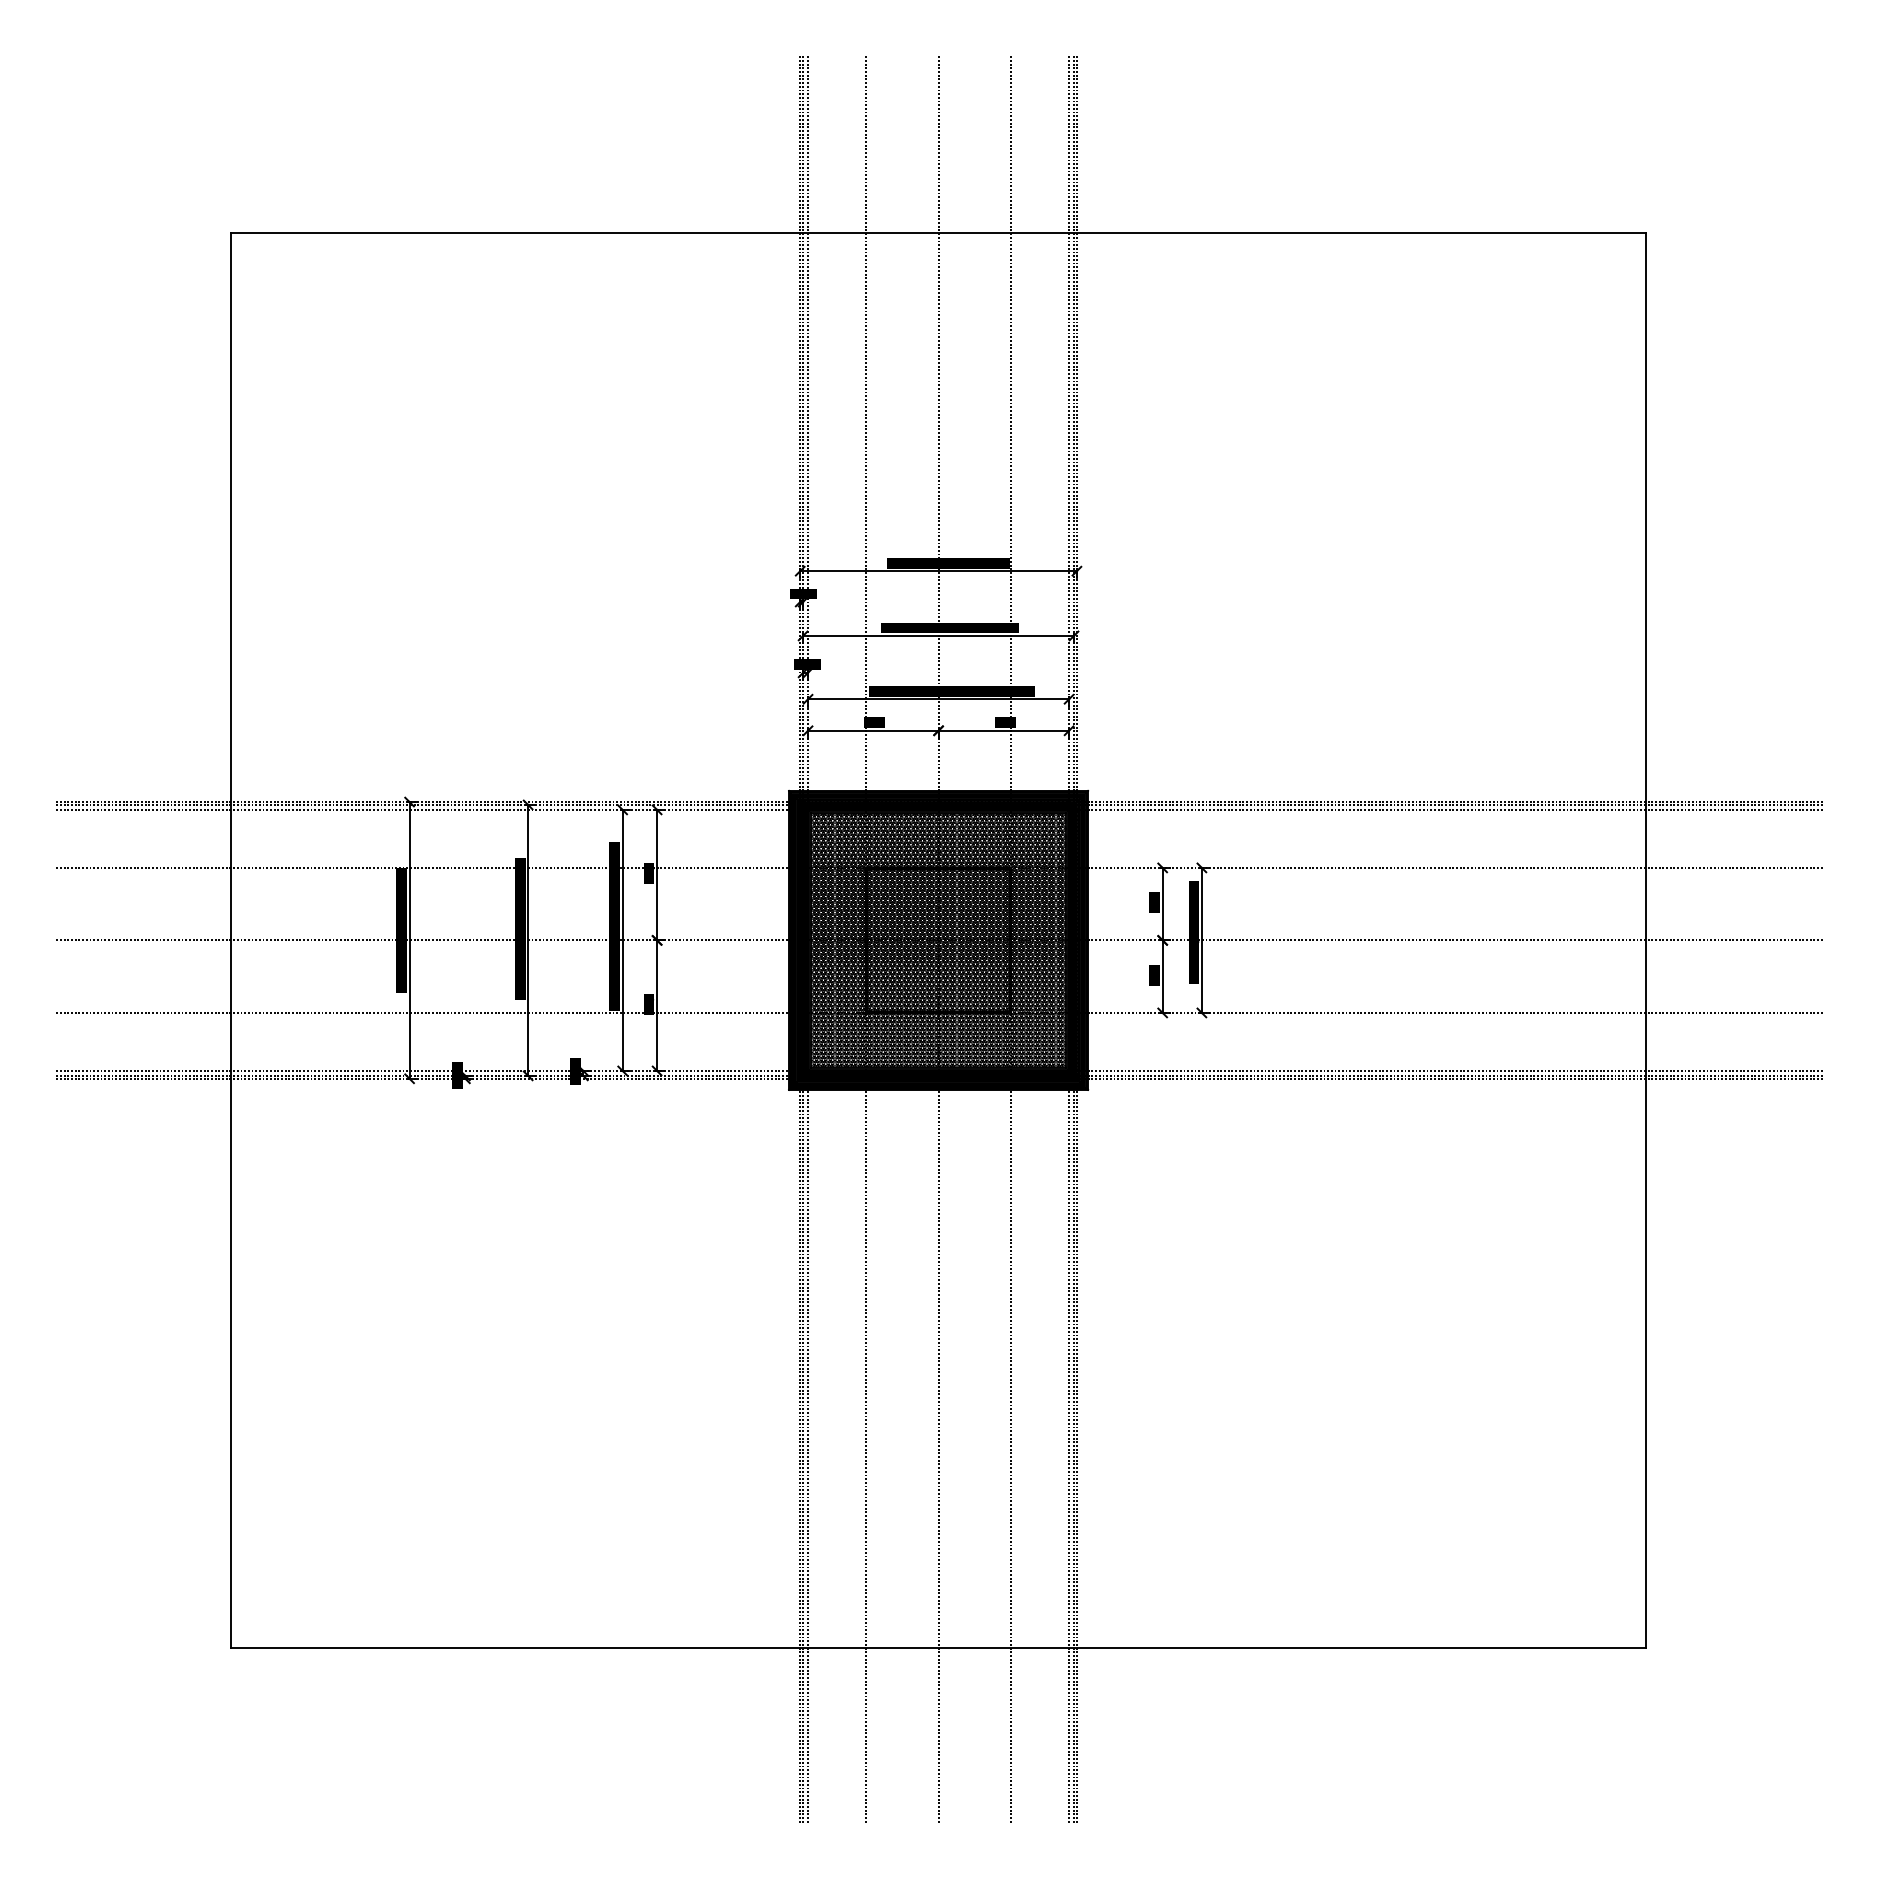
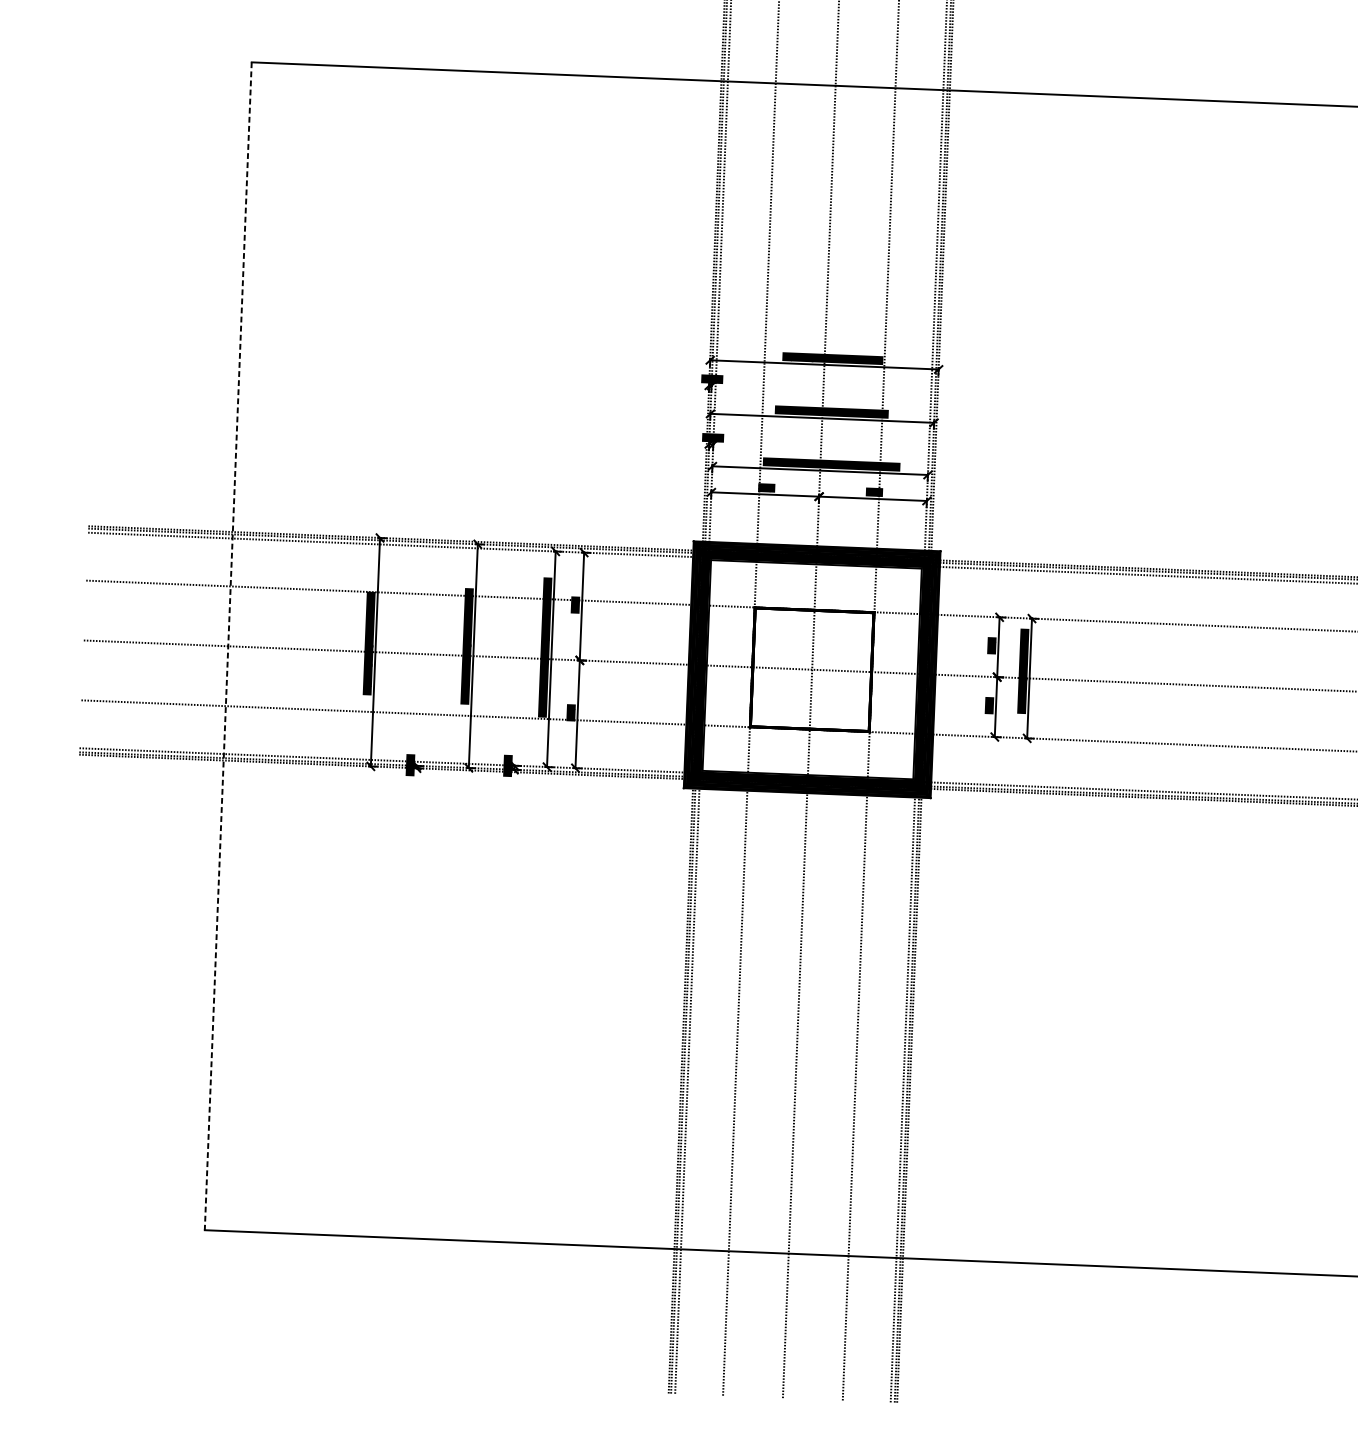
line: (231, 940) -> (228, 646), solid -> dashed
hatch: (938, 940) -> (812, 669), removed

